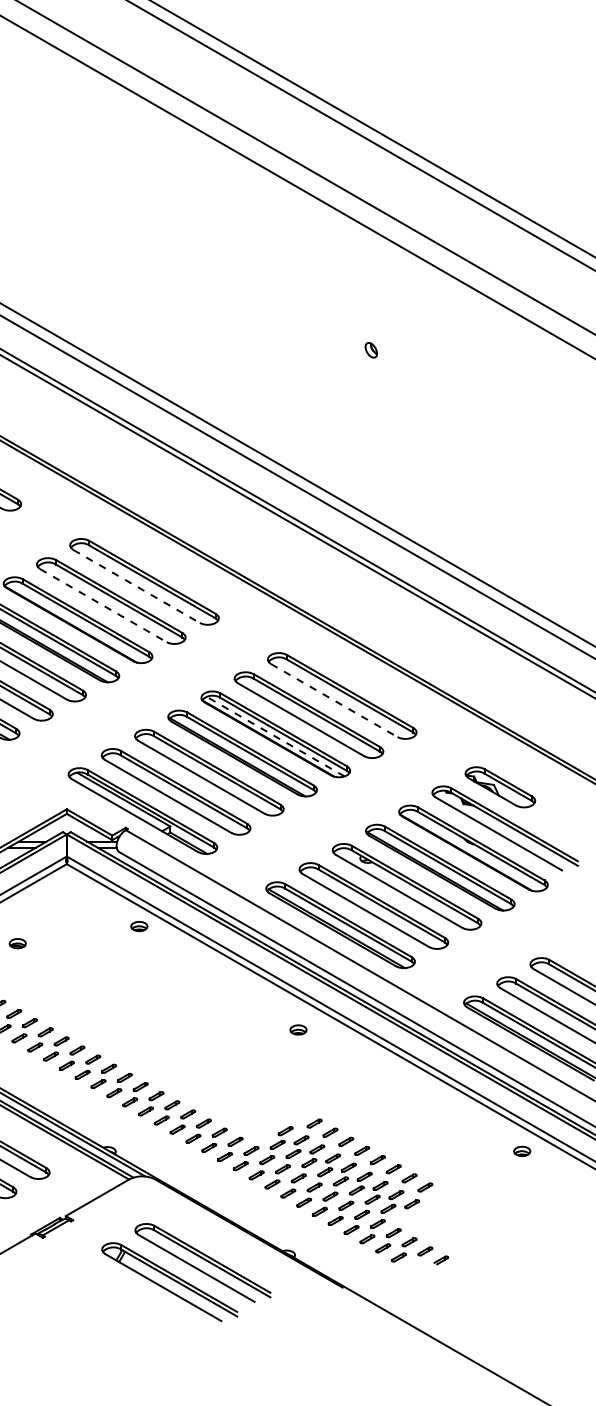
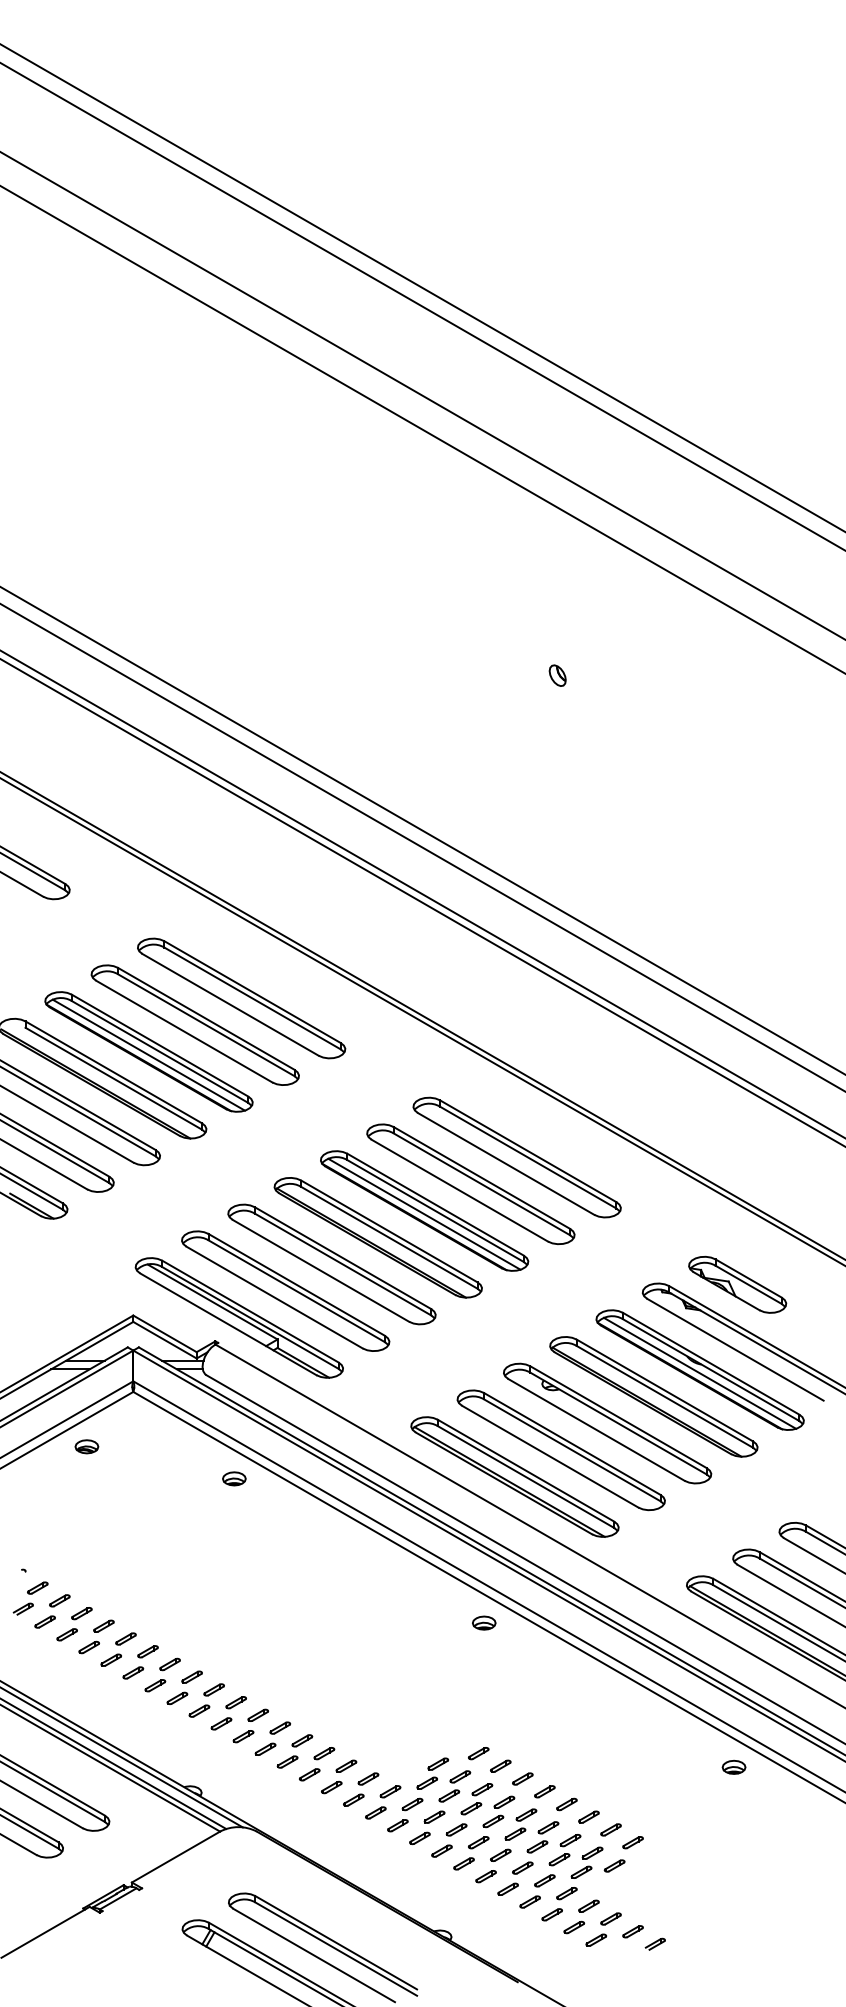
line: (136, 586) -> (230, 1004), dashed -> solid
line: (103, 605) -> (184, 1031), dashed -> solid
line: (77, 622) -> (148, 1054), added
line: (334, 700) -> (506, 1163), dashed -> solid
line: (275, 736) -> (424, 1214), dashed -> solid
line: (473, 850) -> (699, 1372), added
part: (17, 943) -> (86, 1446), moved
part: (298, 1029) -> (484, 1622), moved
part: (521, 1150) -> (733, 1766), moved

